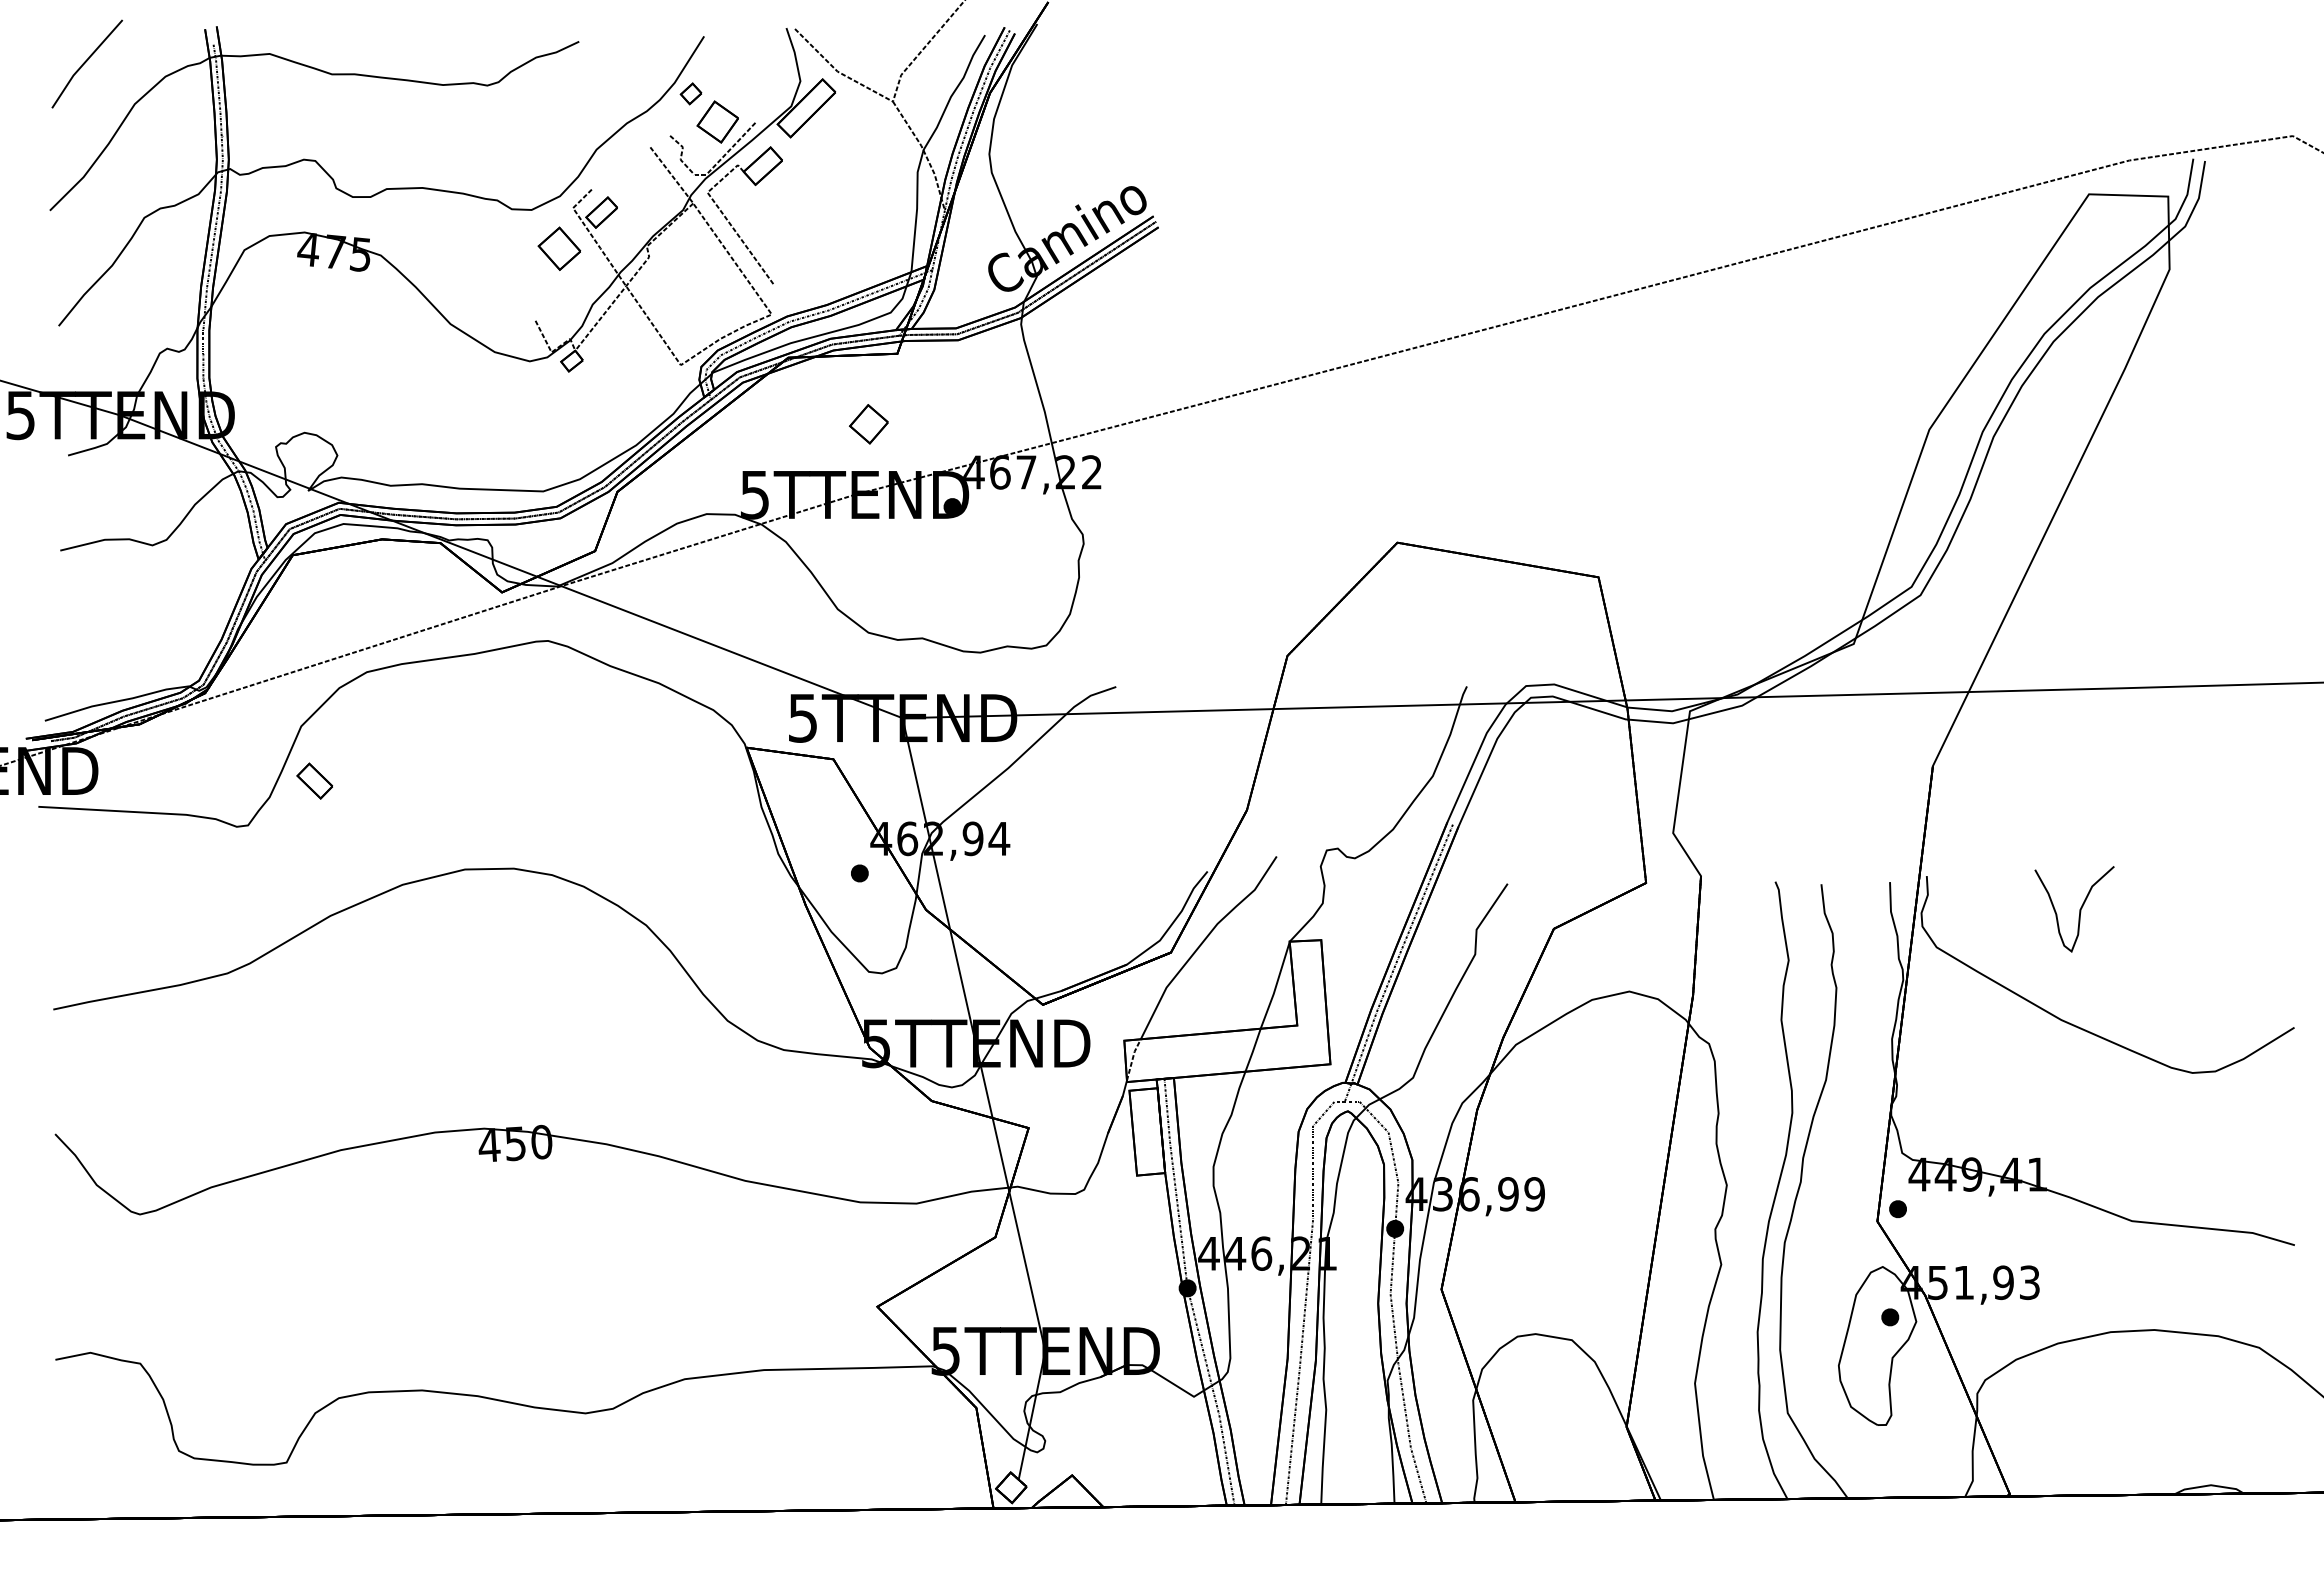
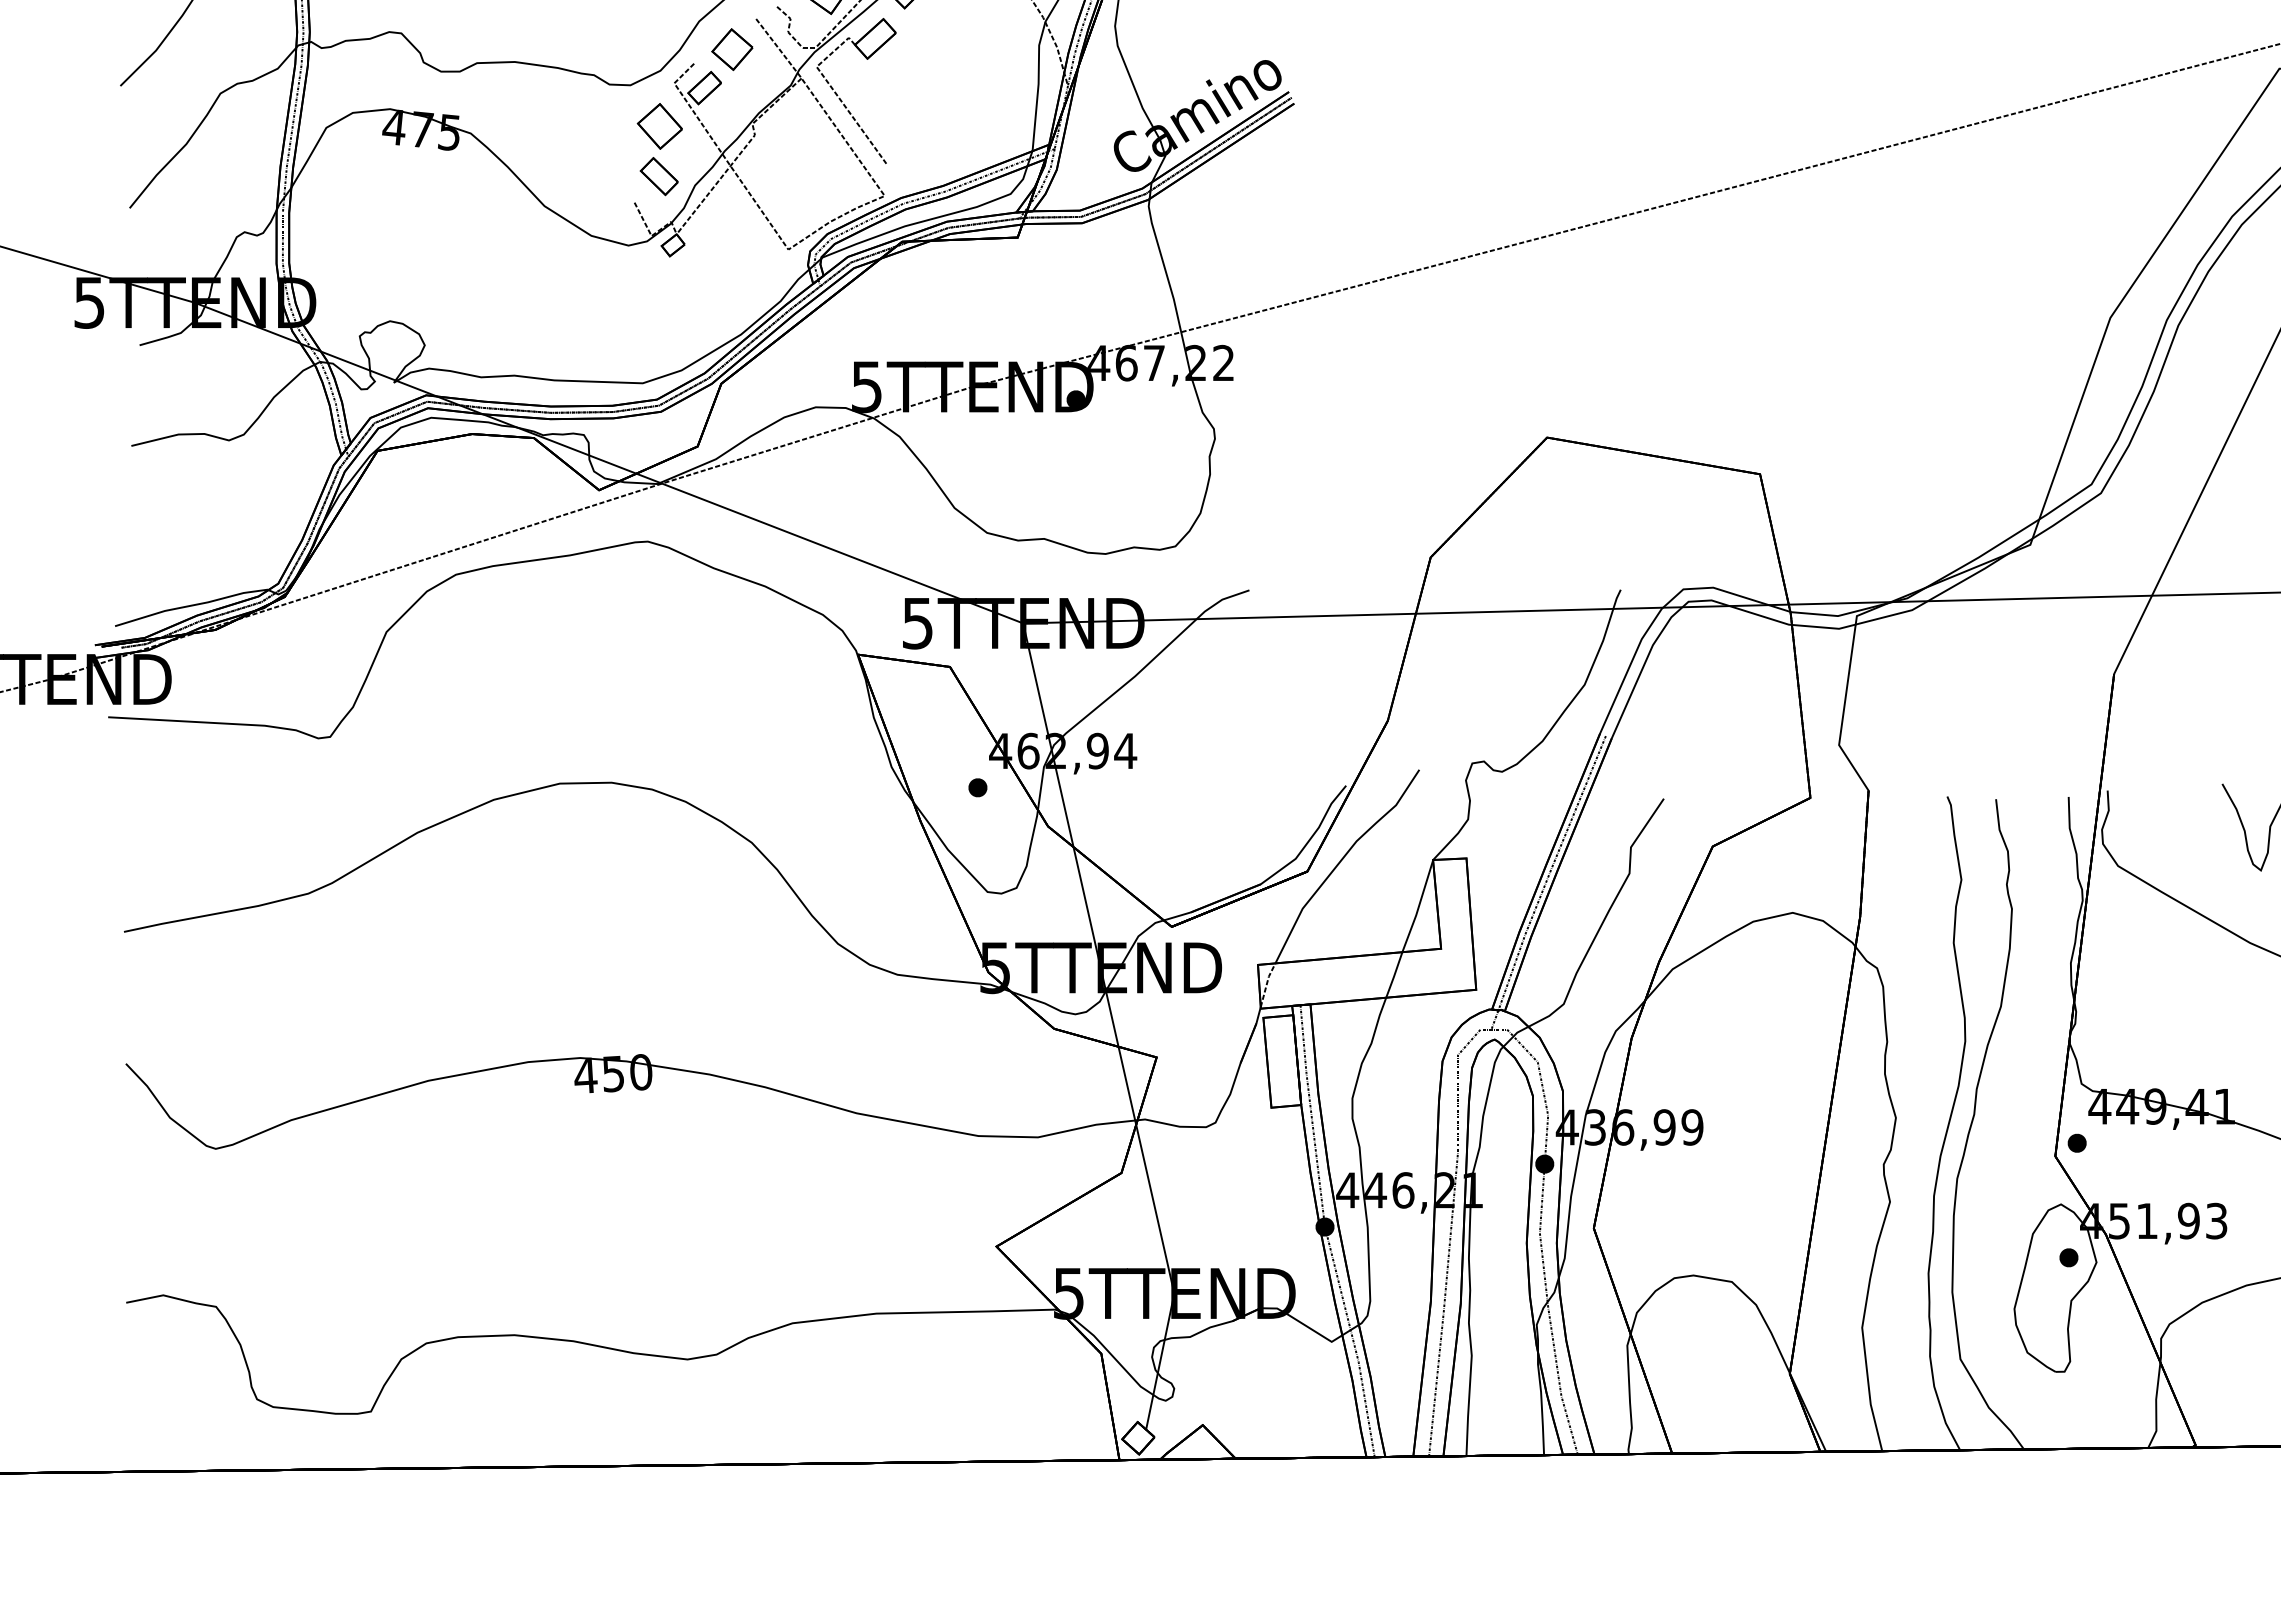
part: (868, 424) -> (731, 49), moved
part: (314, 780) -> (658, 175), moved

